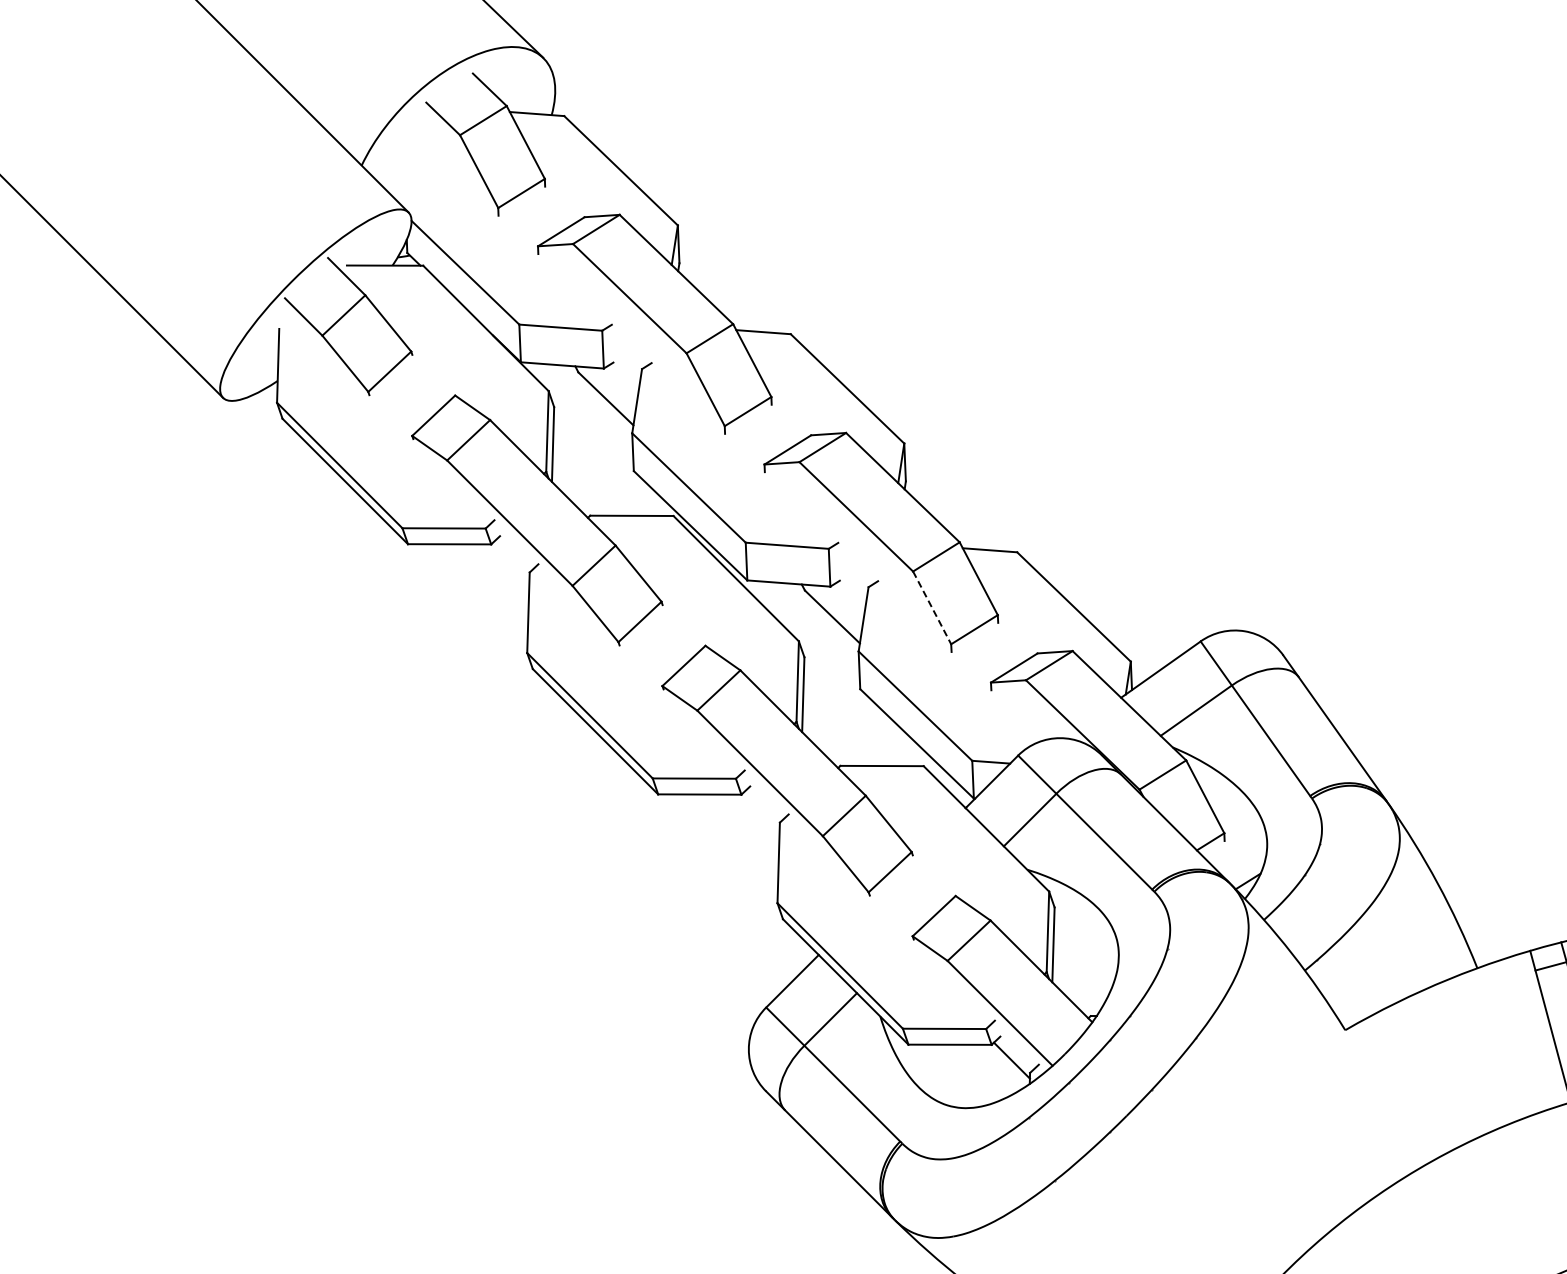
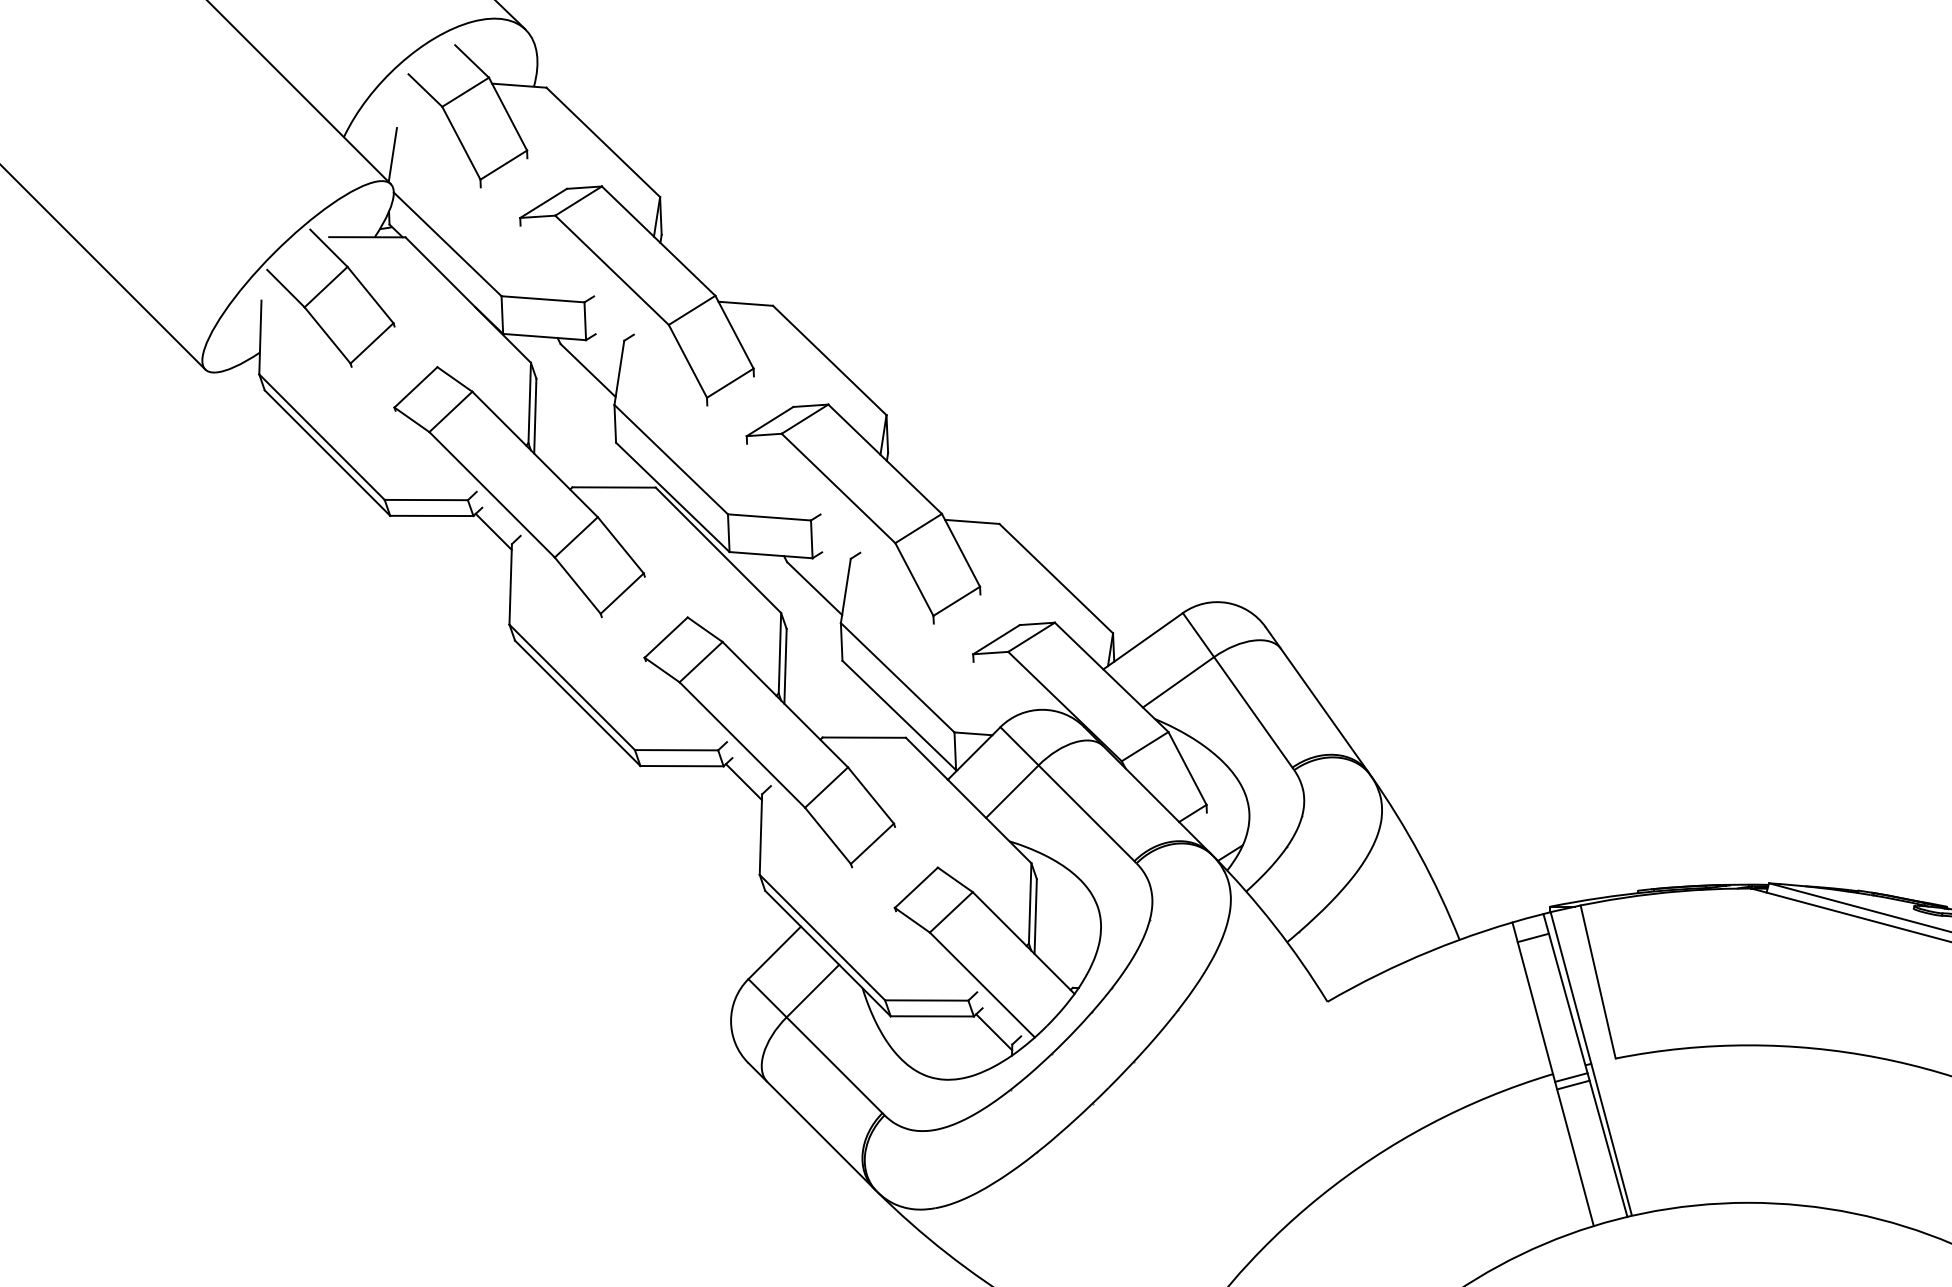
line: (410, 183) -> (392, 155), added
line: (511, 559) -> (493, 531), added
line: (932, 607) -> (914, 579), dashed -> solid
line: (761, 810) -> (743, 782), added

